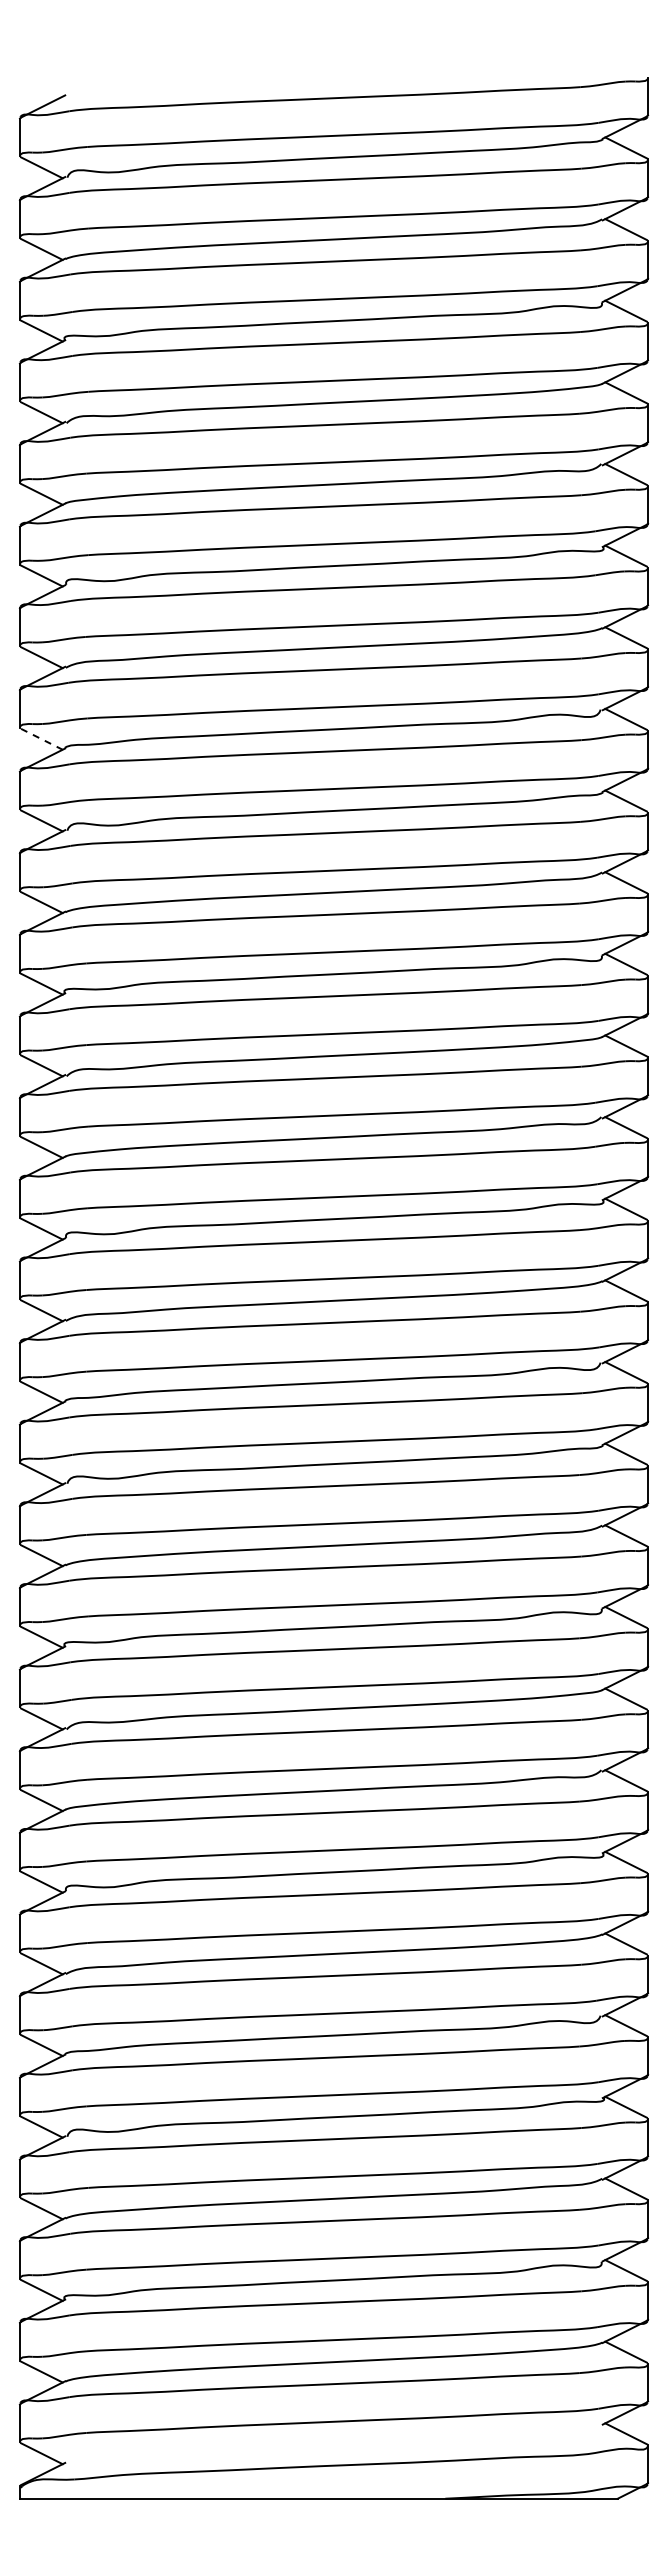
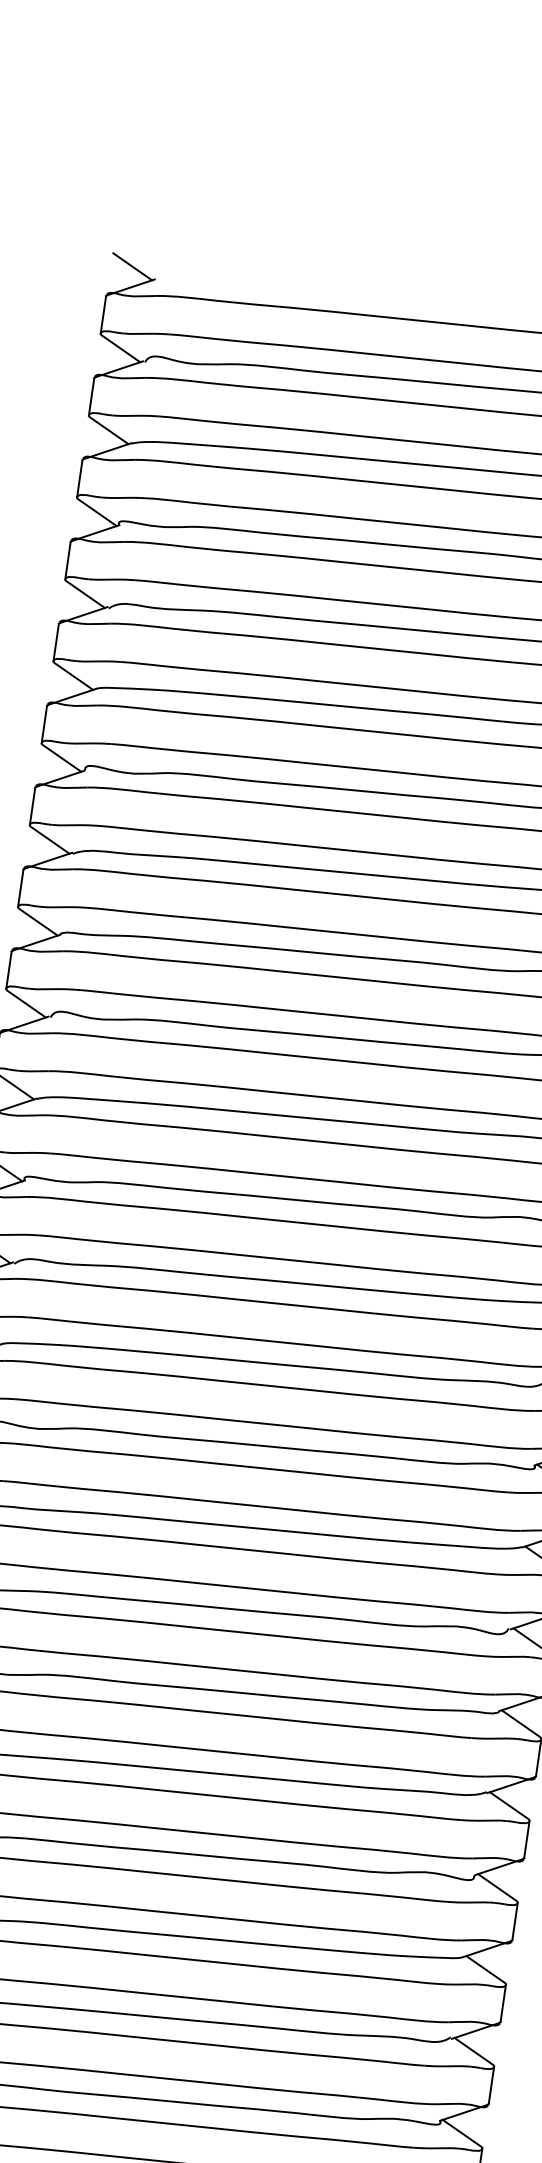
line: (41, 85) -> (132, 266), added
line: (42, 739) -> (38, 922), dashed -> solid

